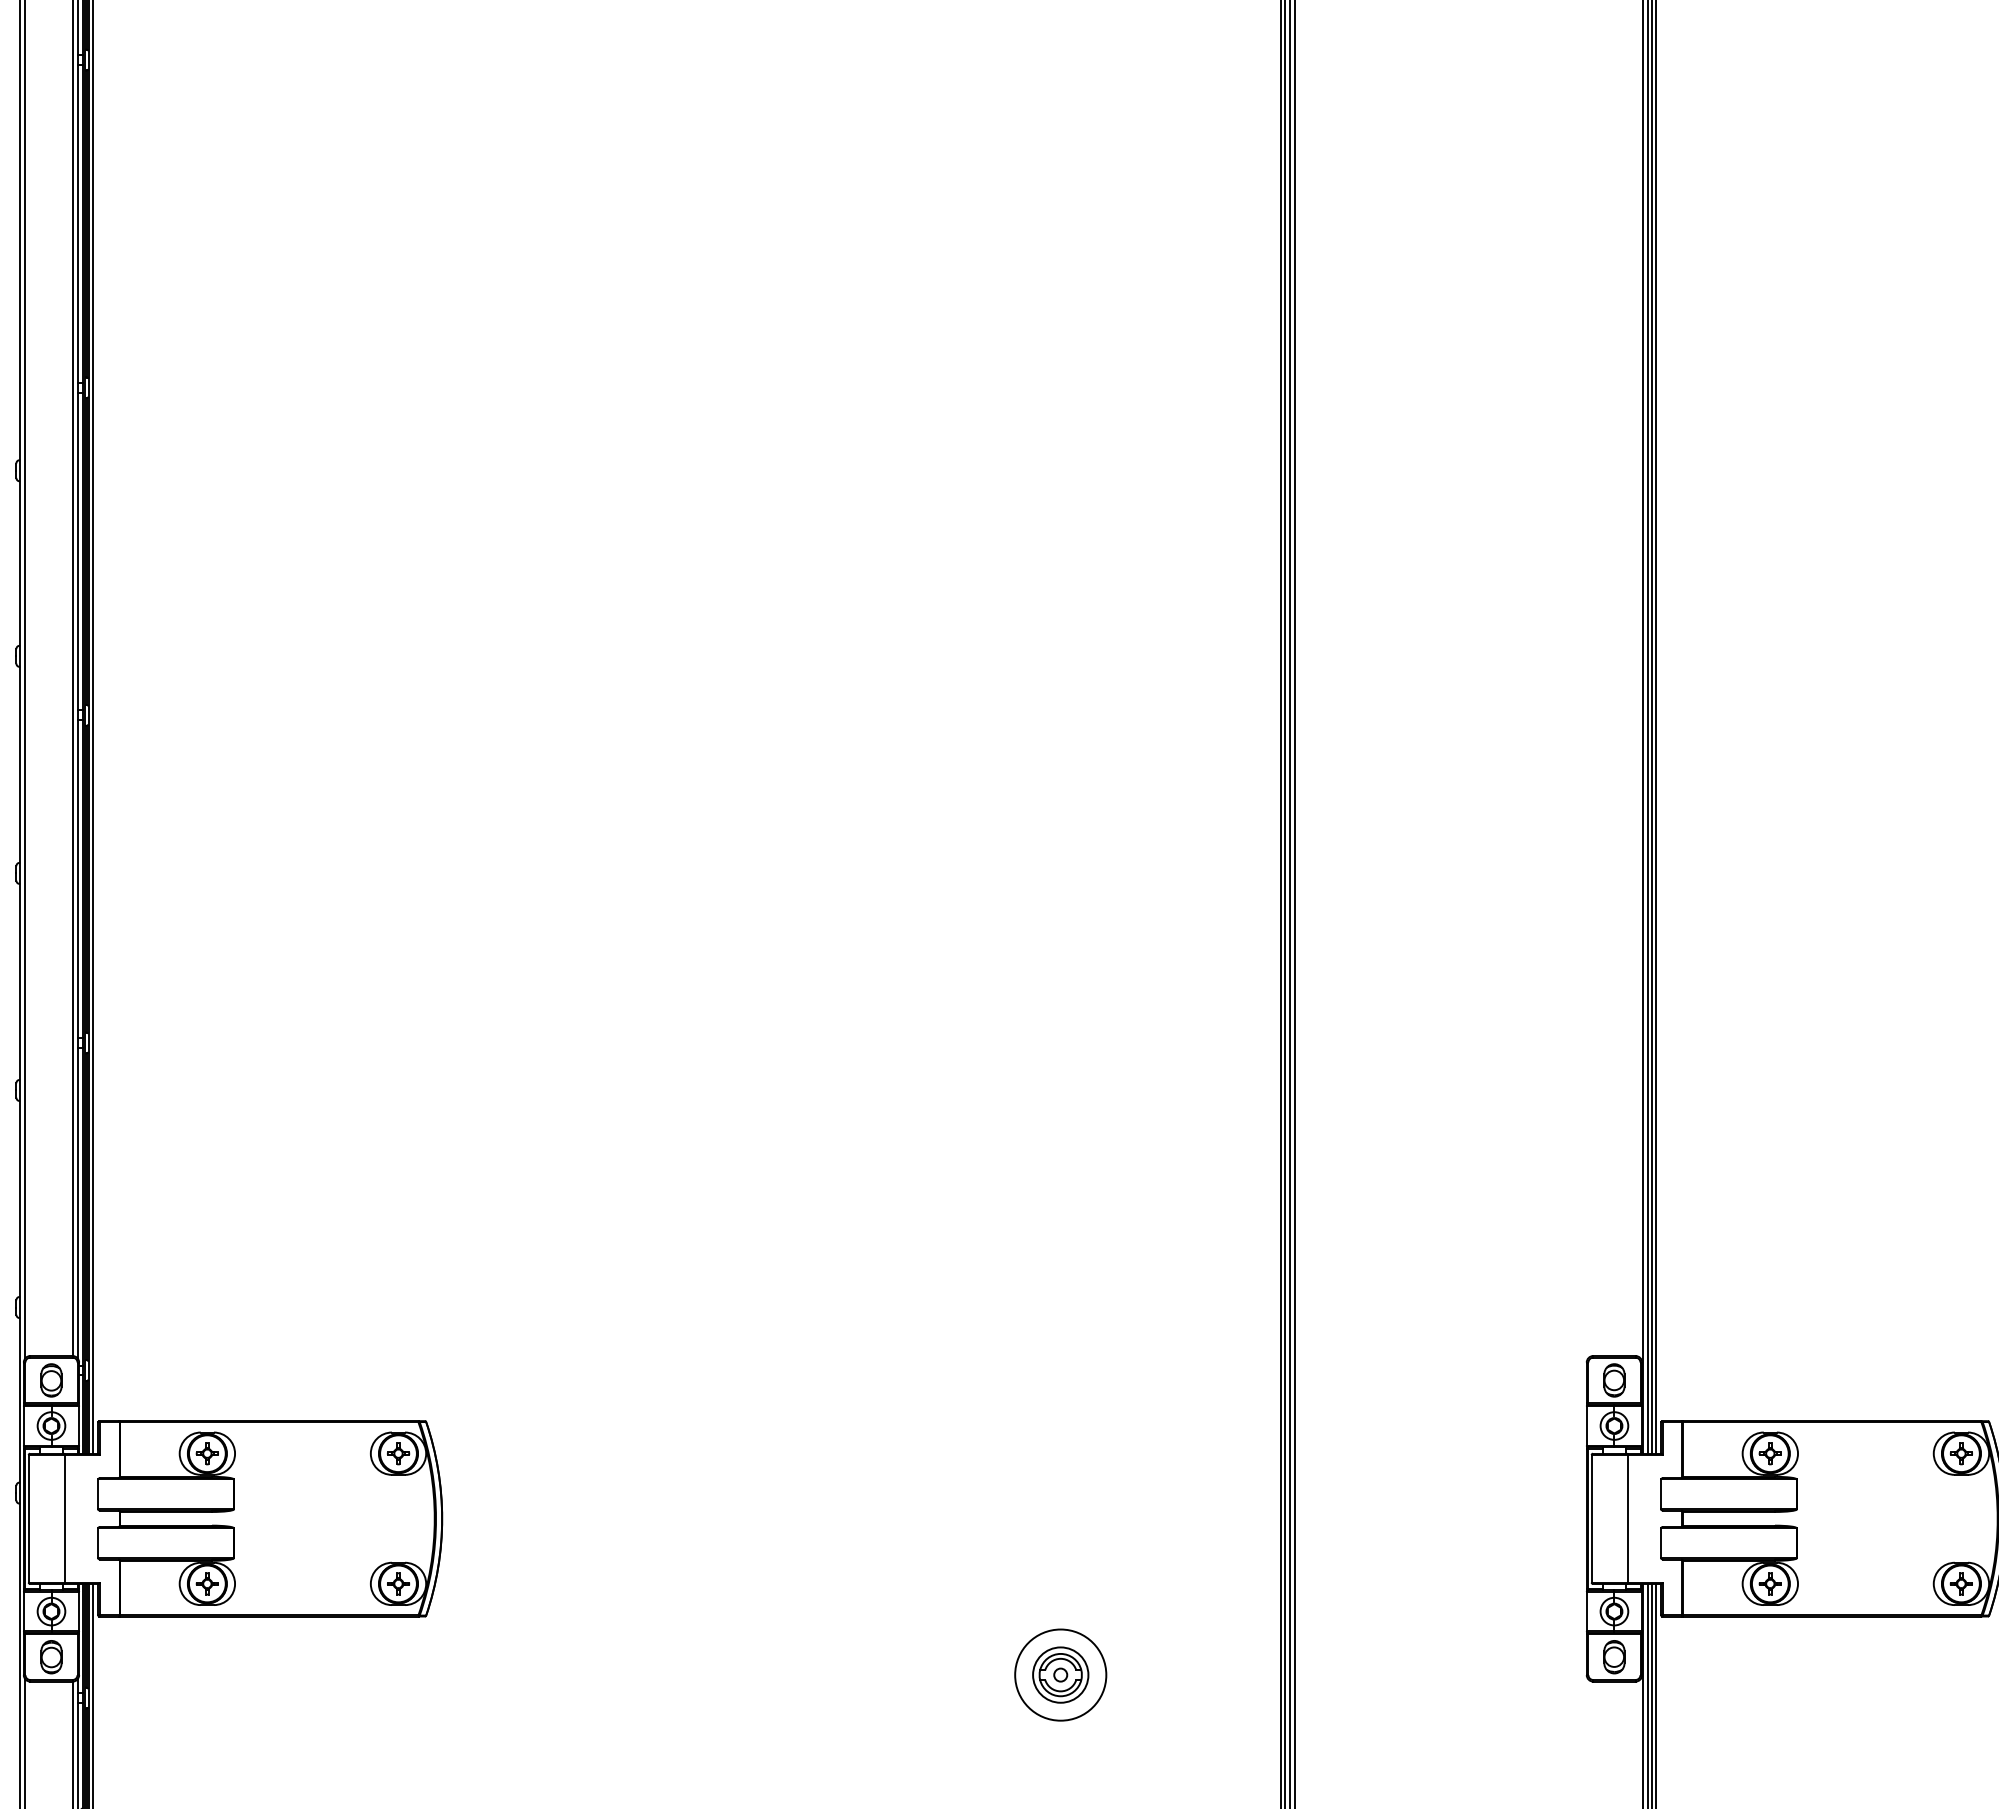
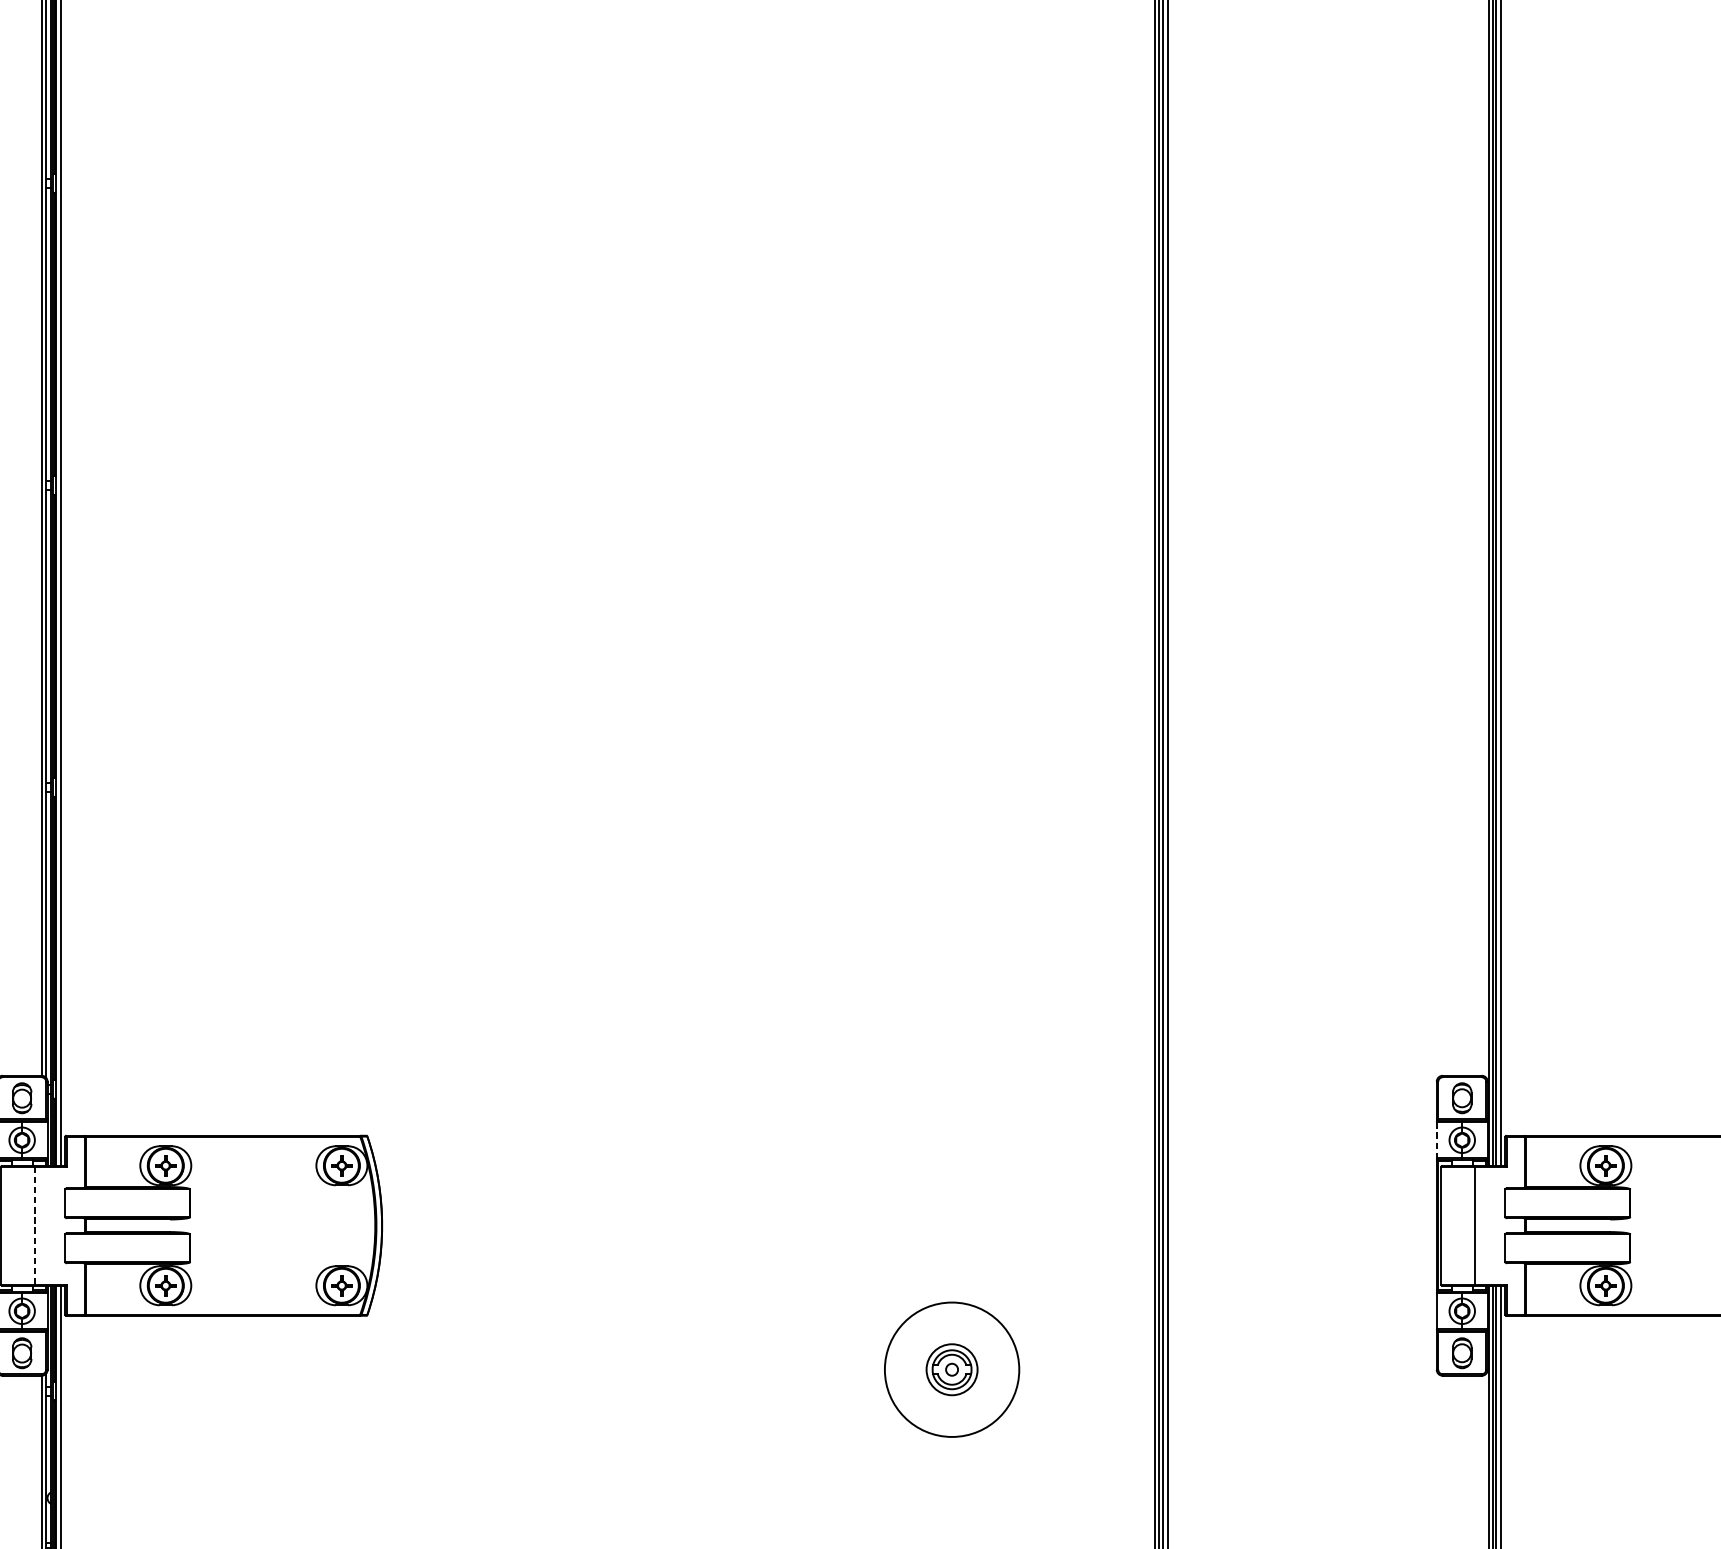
line: (1586, 1426) -> (1436, 1140), solid -> dashed
line: (65, 1518) -> (35, 1225), solid -> dashed
circle: (1060, 1674) -> (951, 1369), size x1.6

